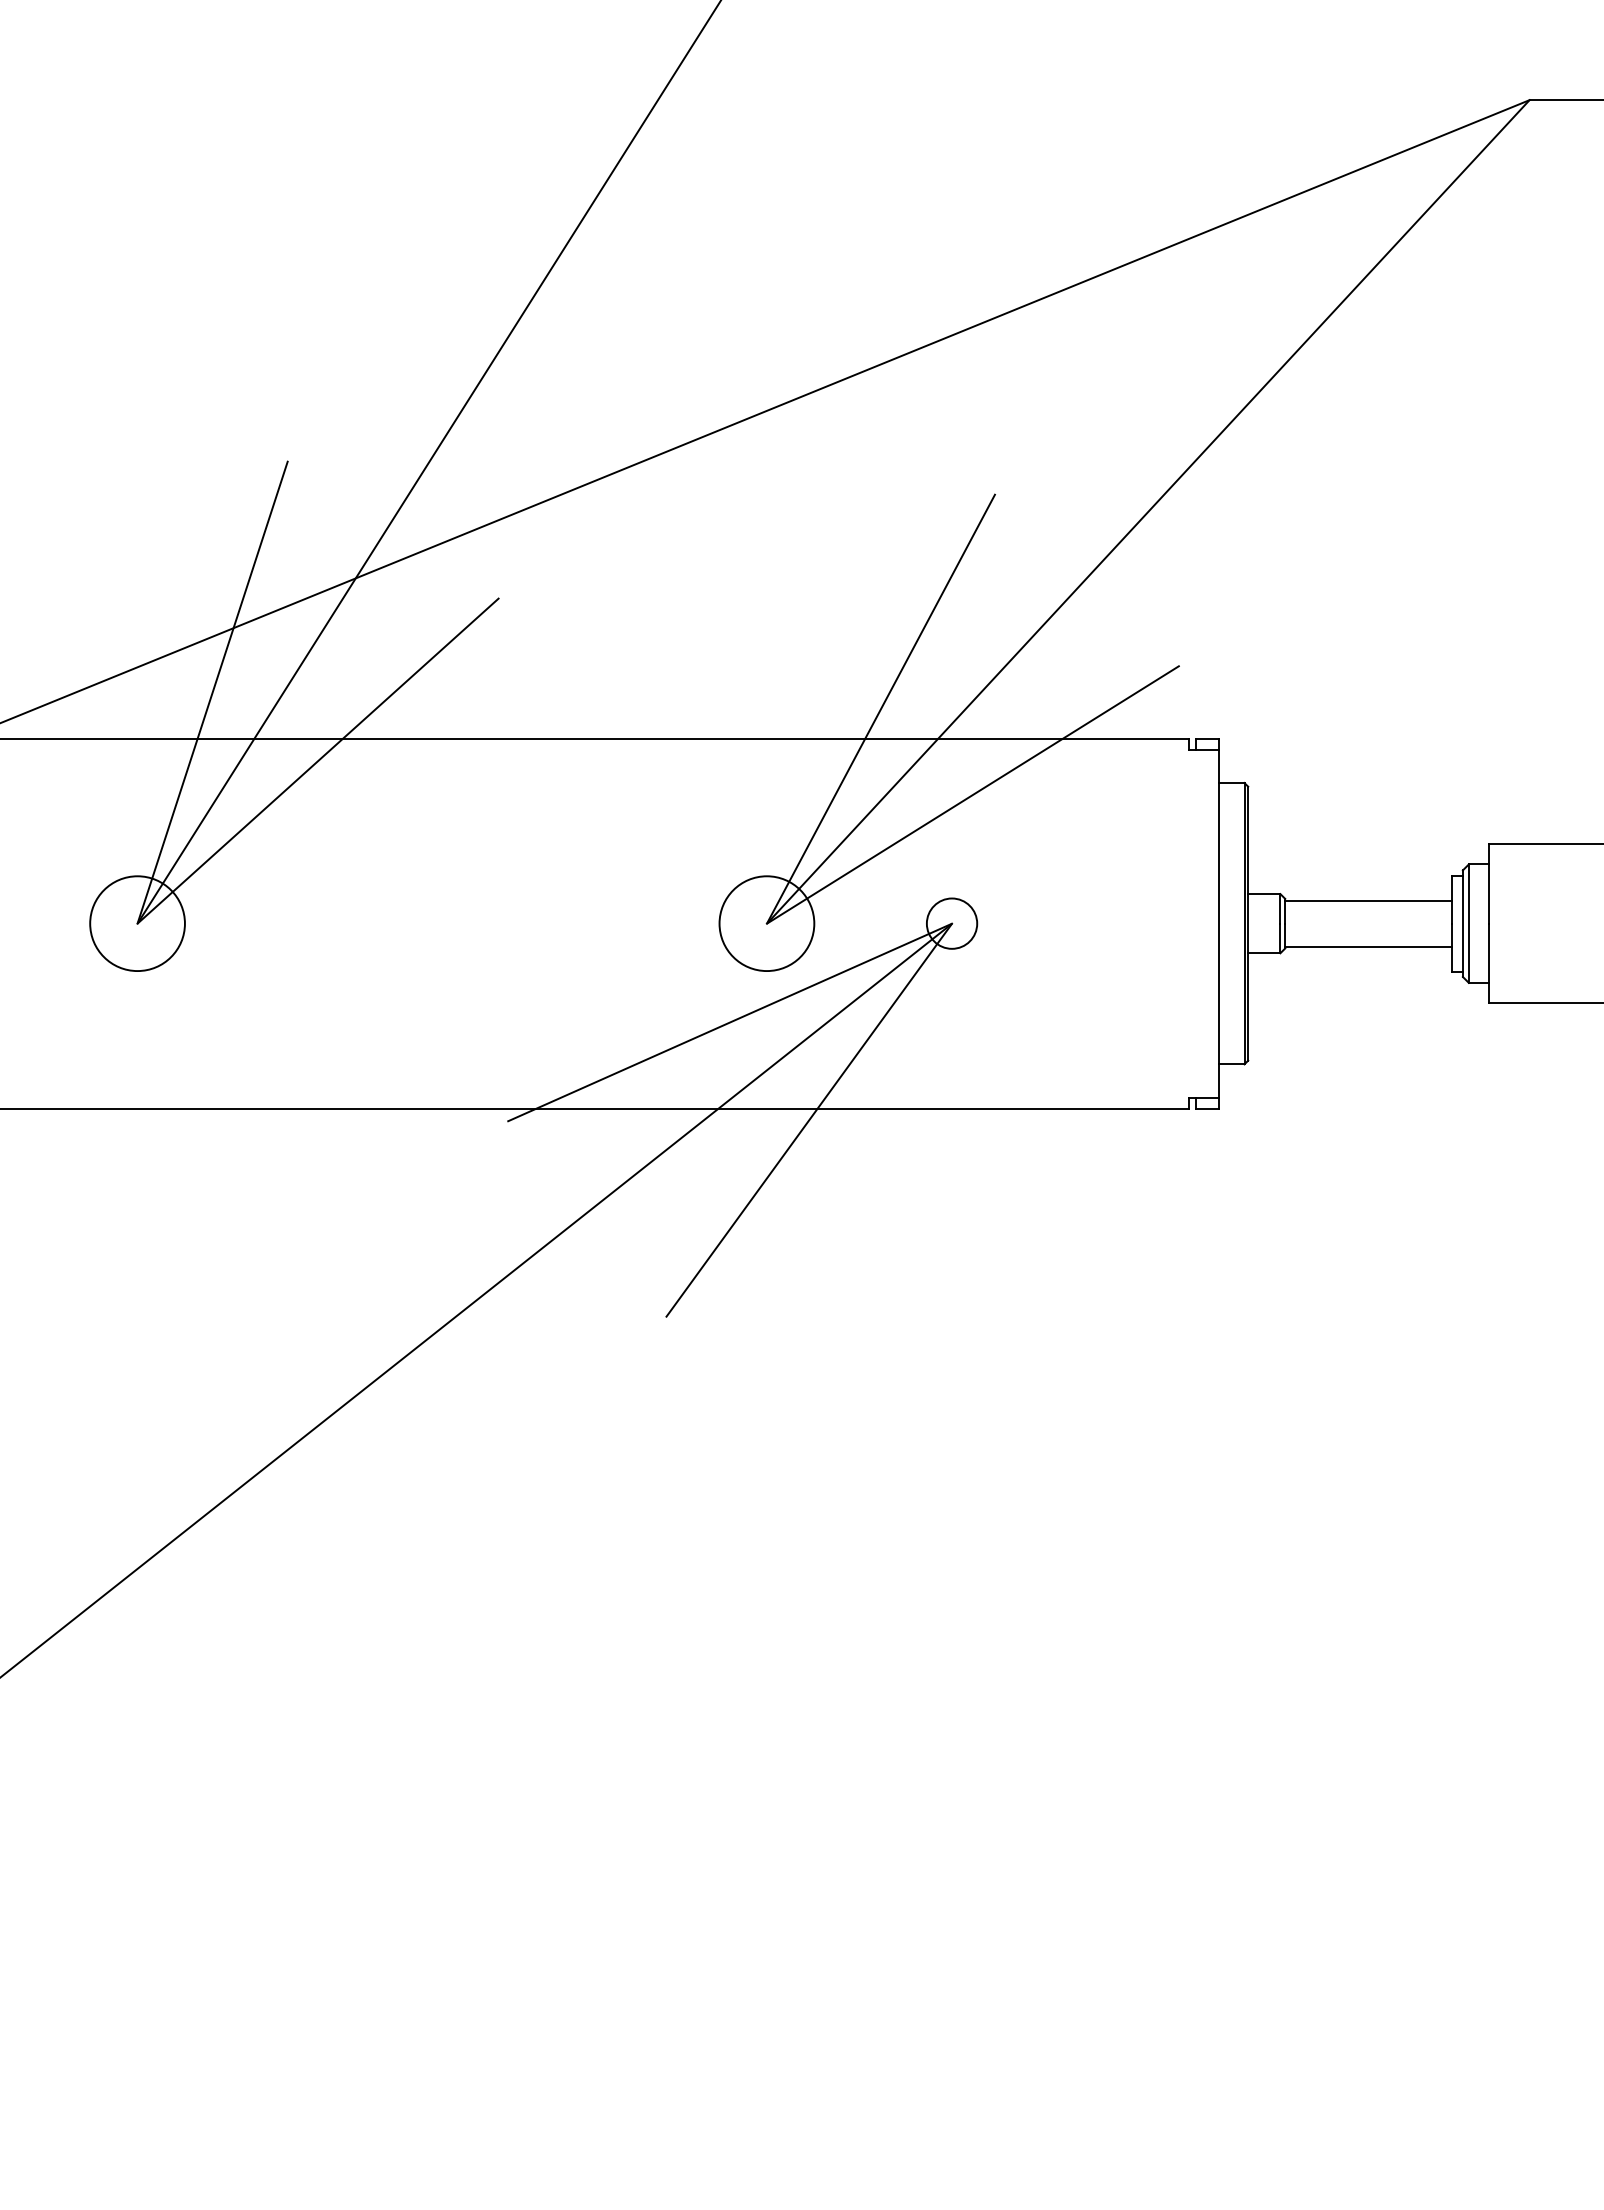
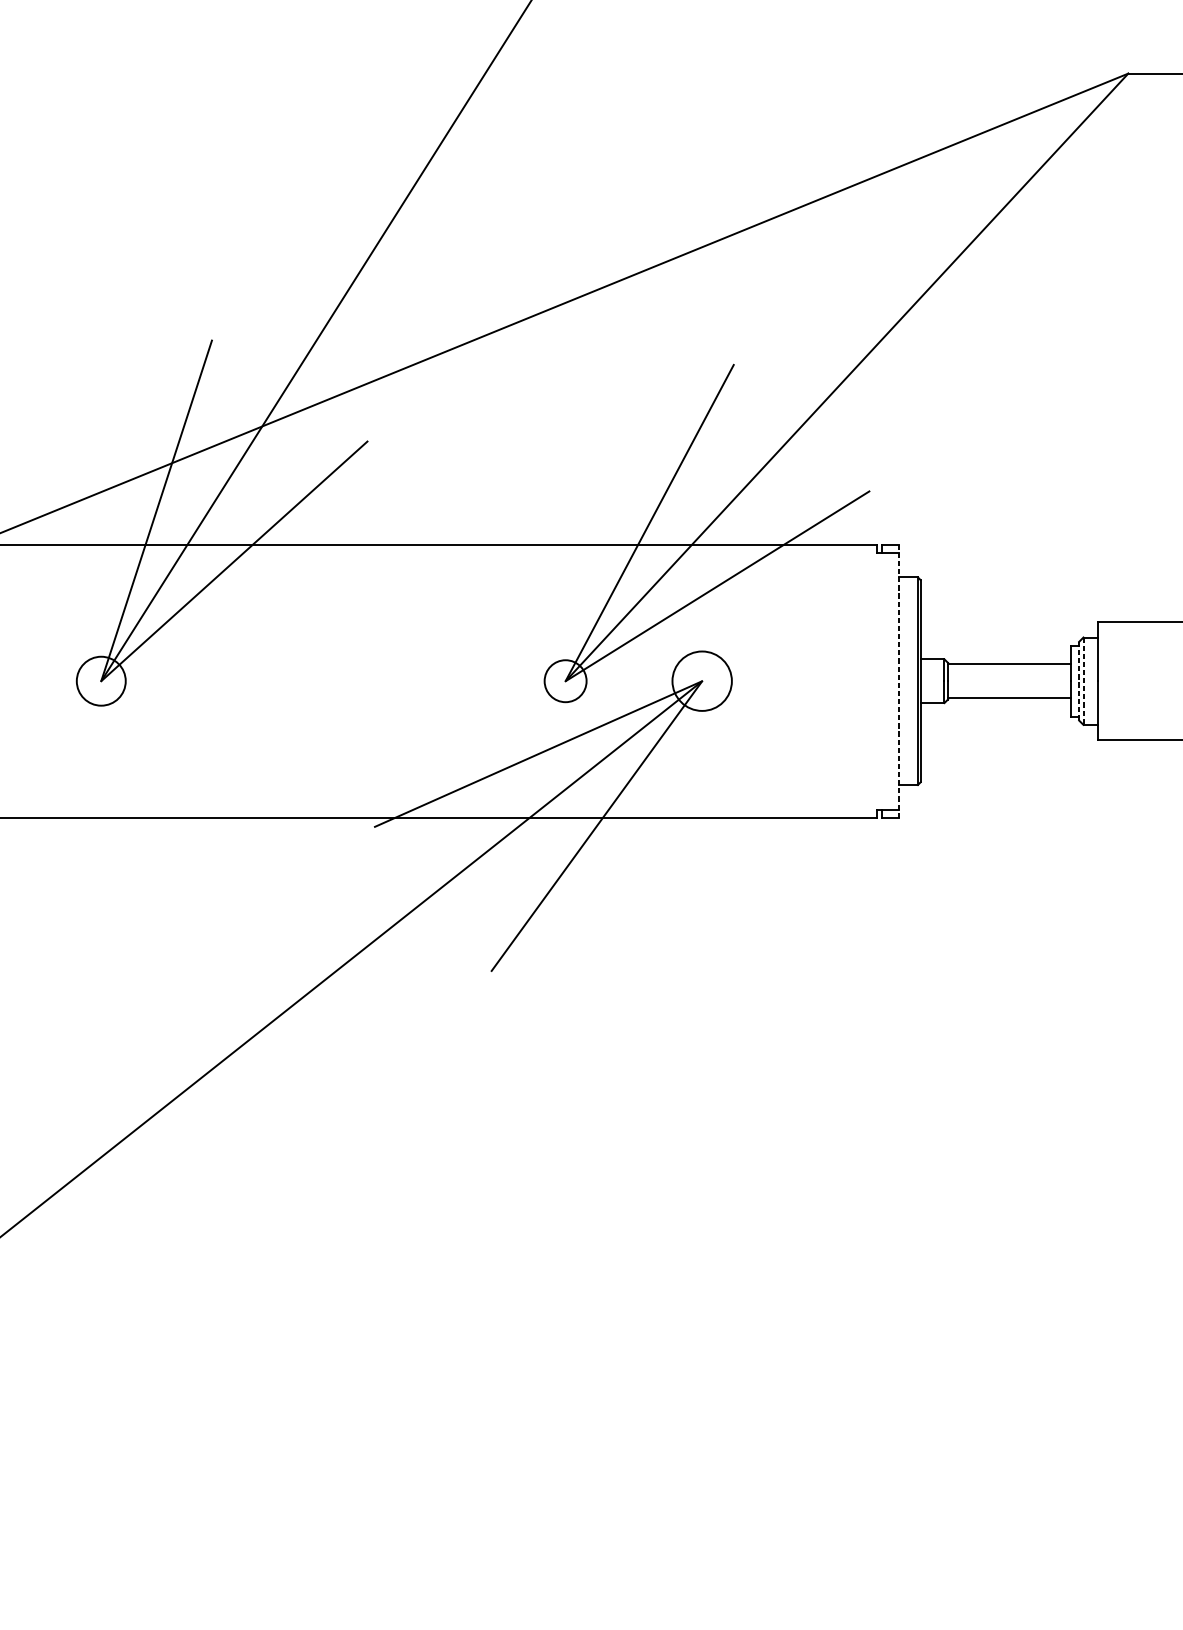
circle: (137, 923) -> (101, 681), size x0.7
circle: (766, 923) -> (565, 681), size x0.6
circle: (951, 923) -> (701, 681), size x1.6
line: (1218, 923) -> (898, 681), solid -> dashed
line: (1462, 924) -> (1078, 681), solid -> dashed
line: (1468, 924) -> (1083, 681), solid -> dashed

